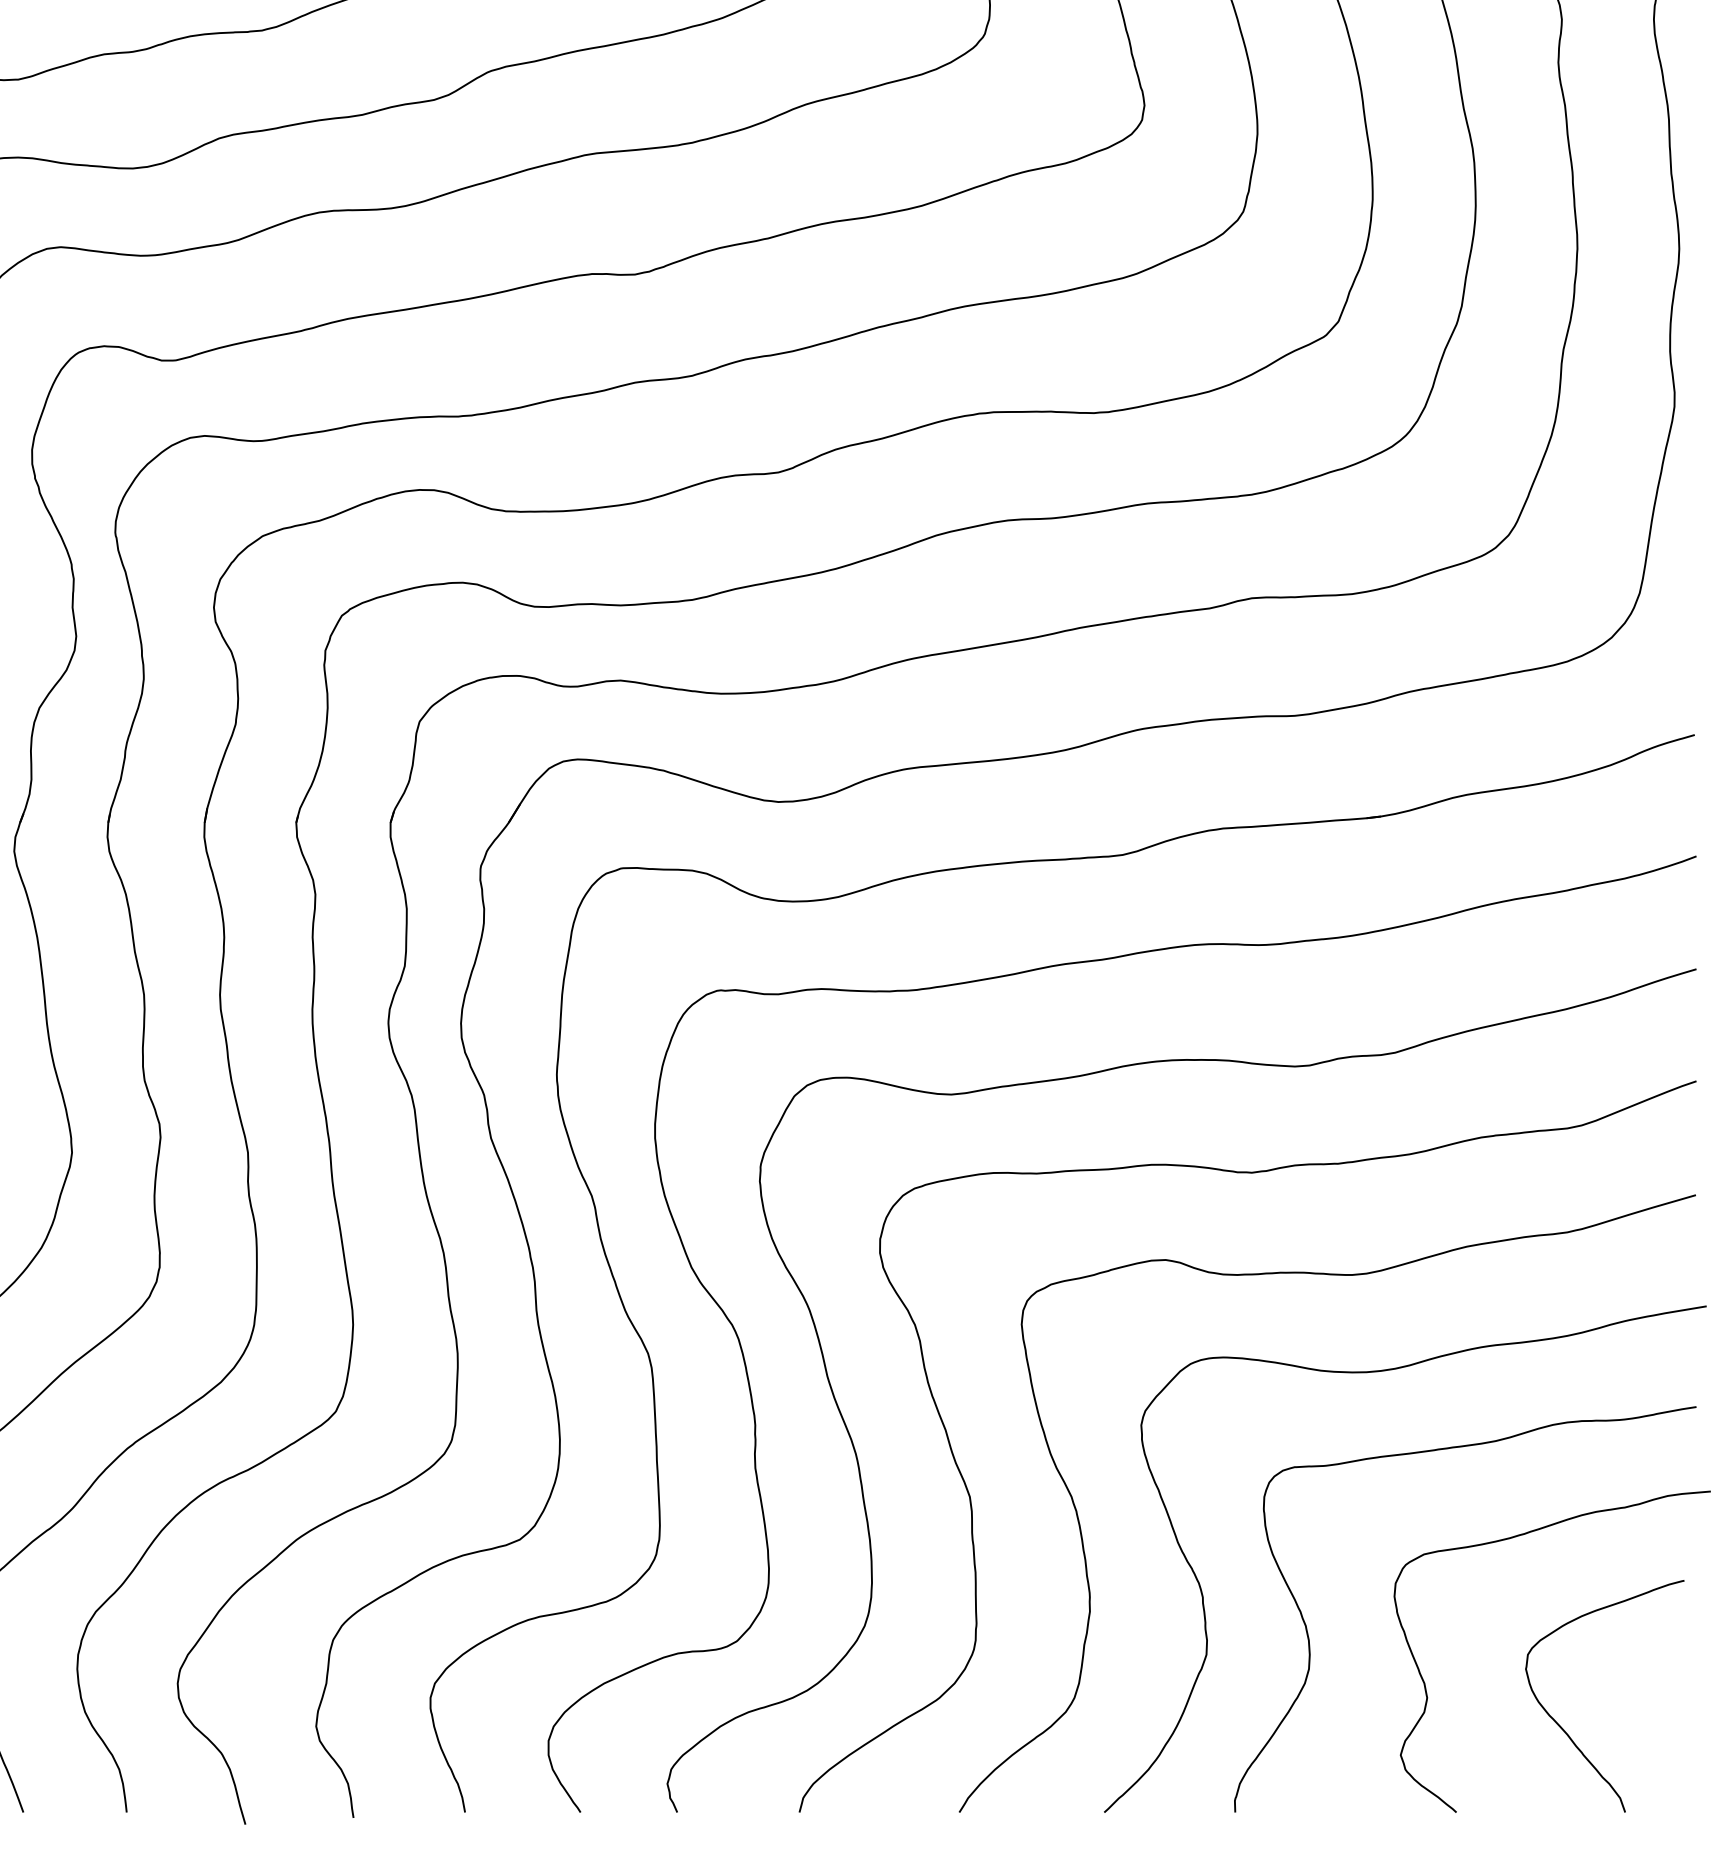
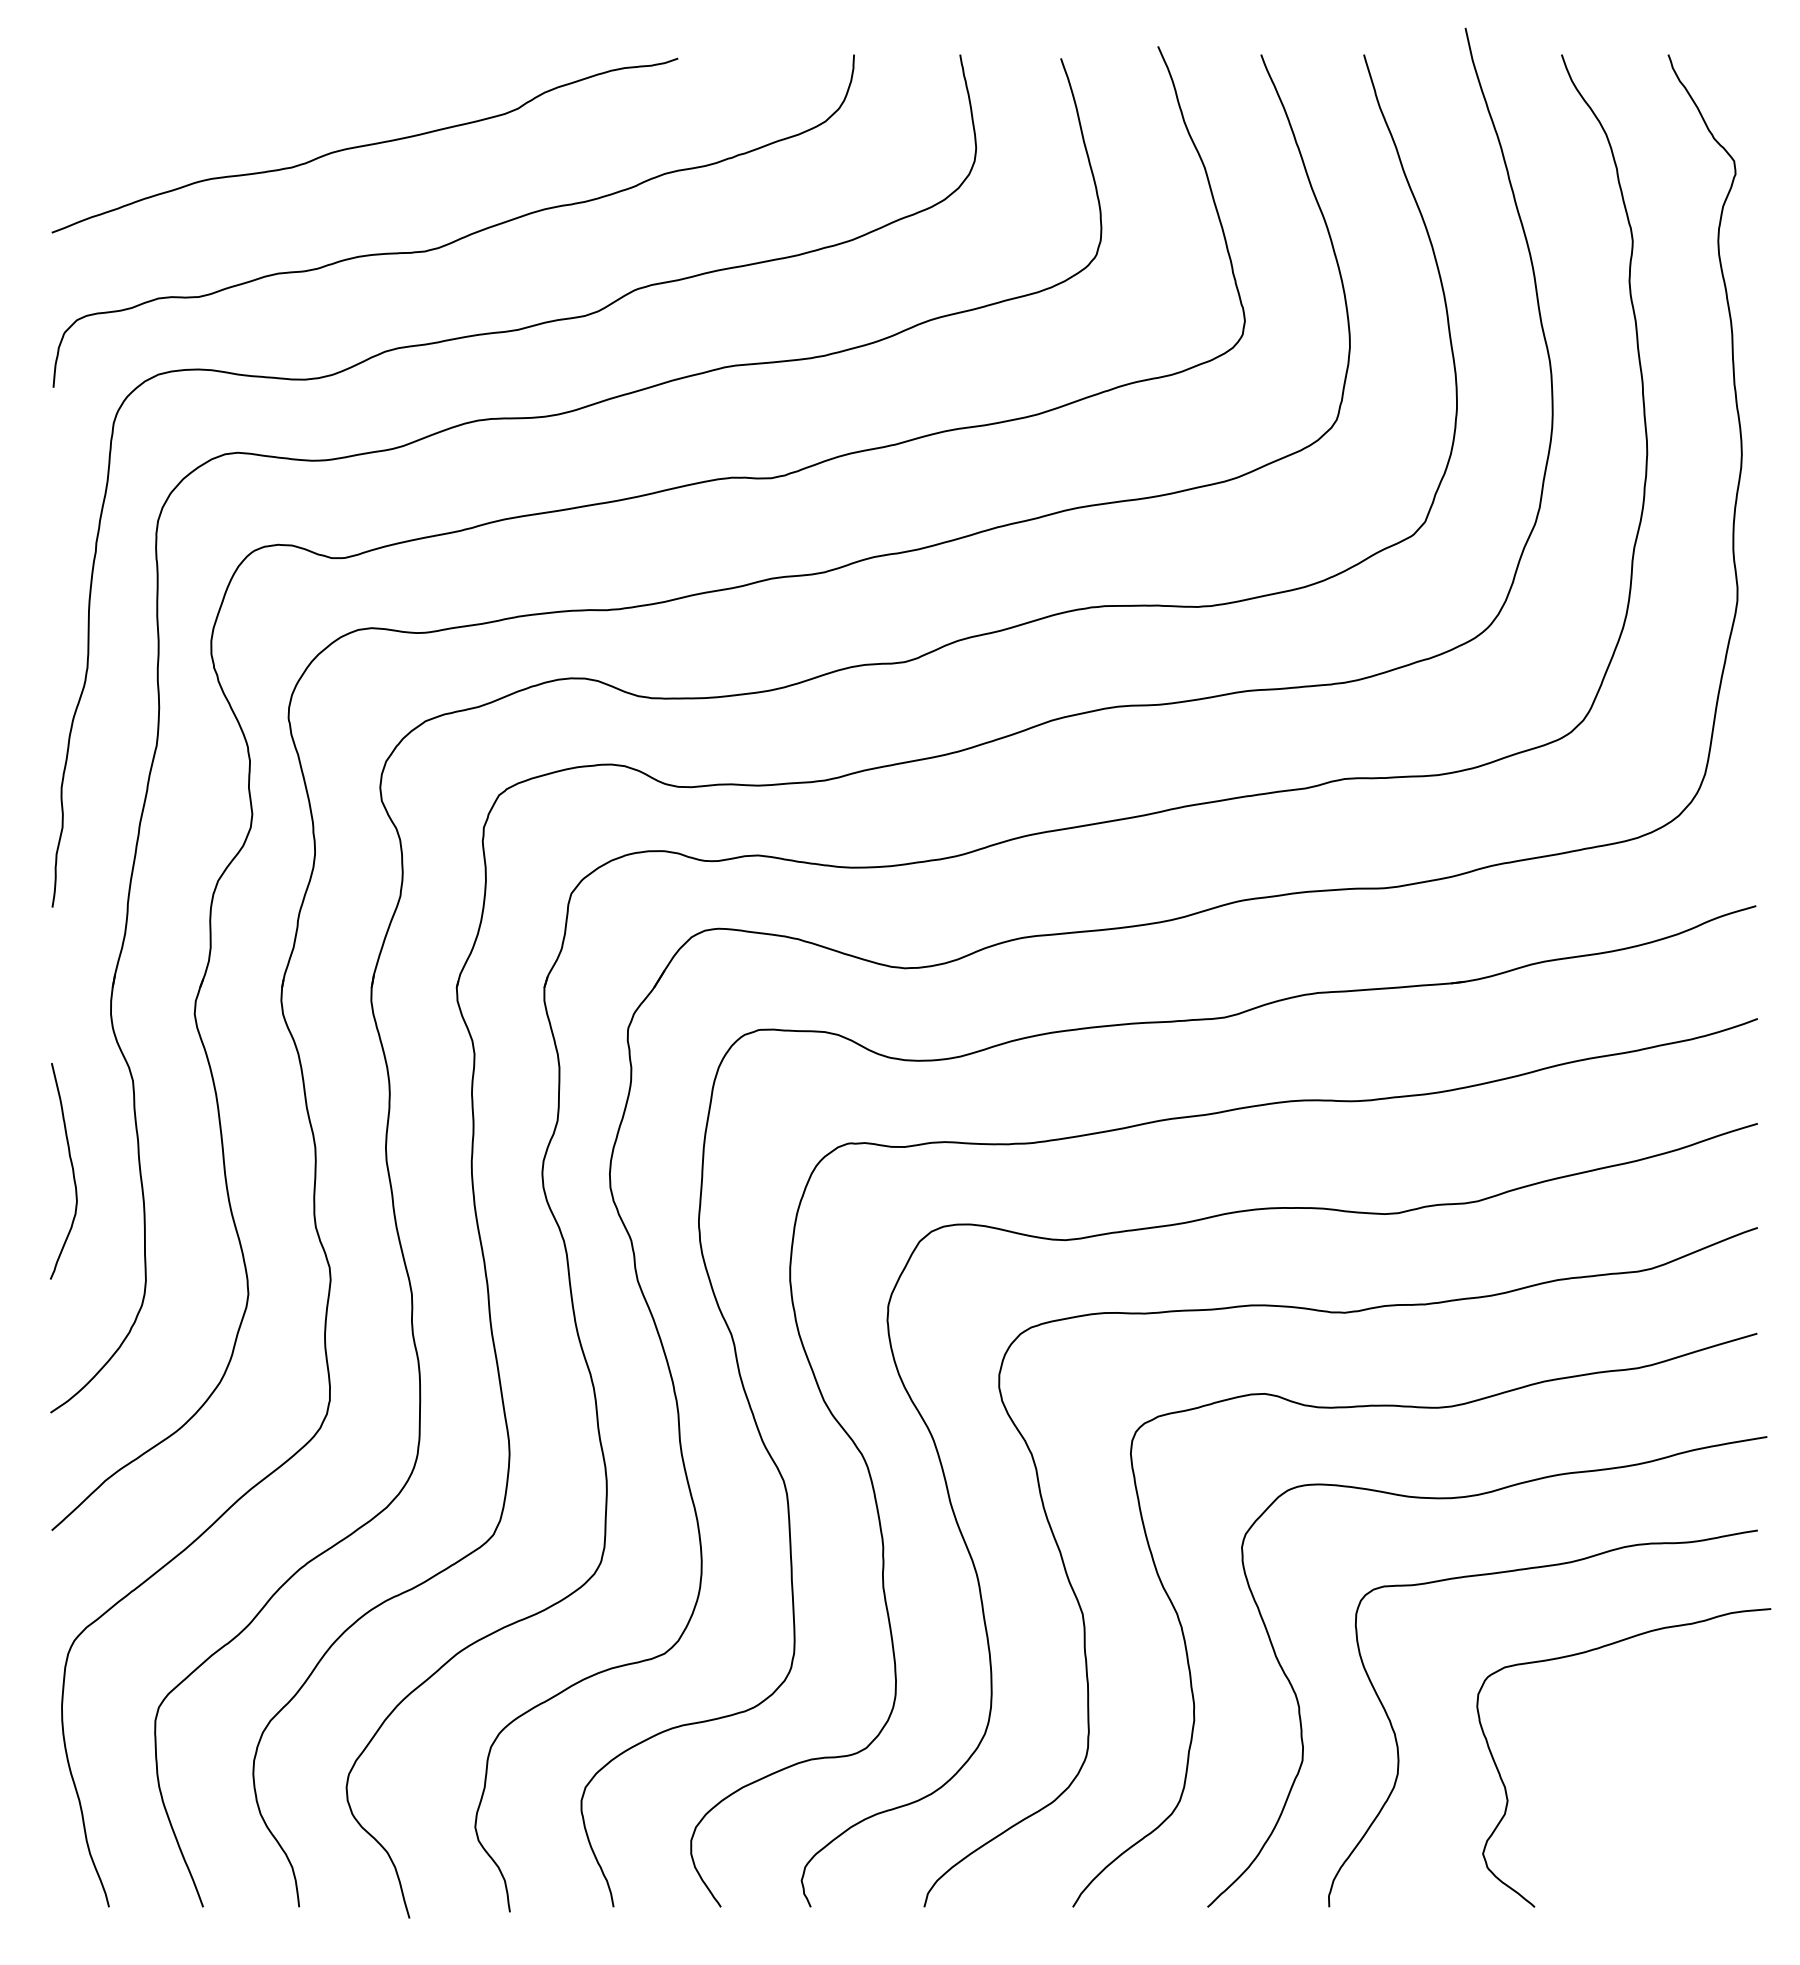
curve: (1566, 1732) -> (1637, 1832), removed

